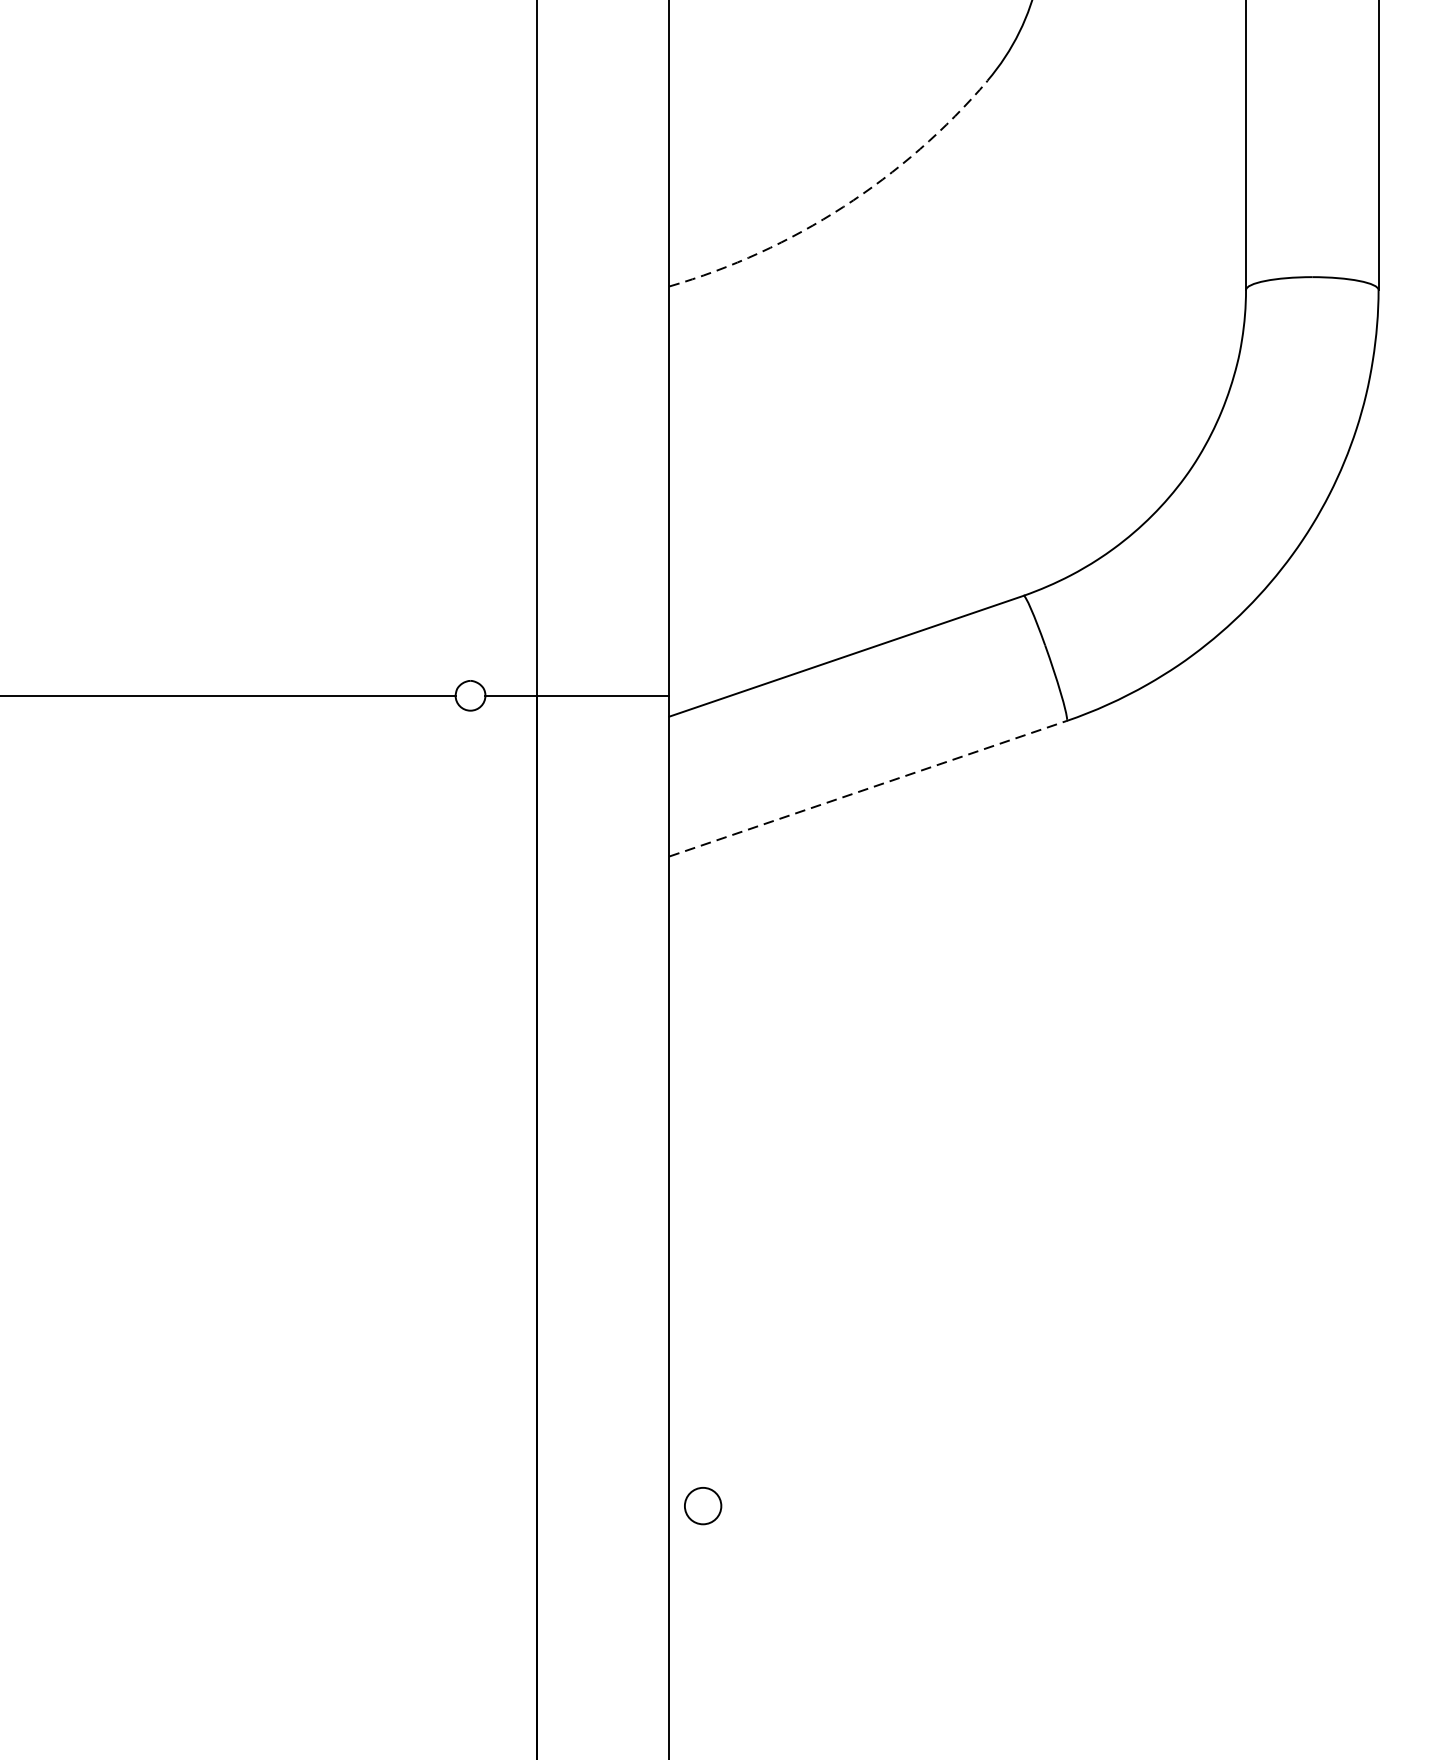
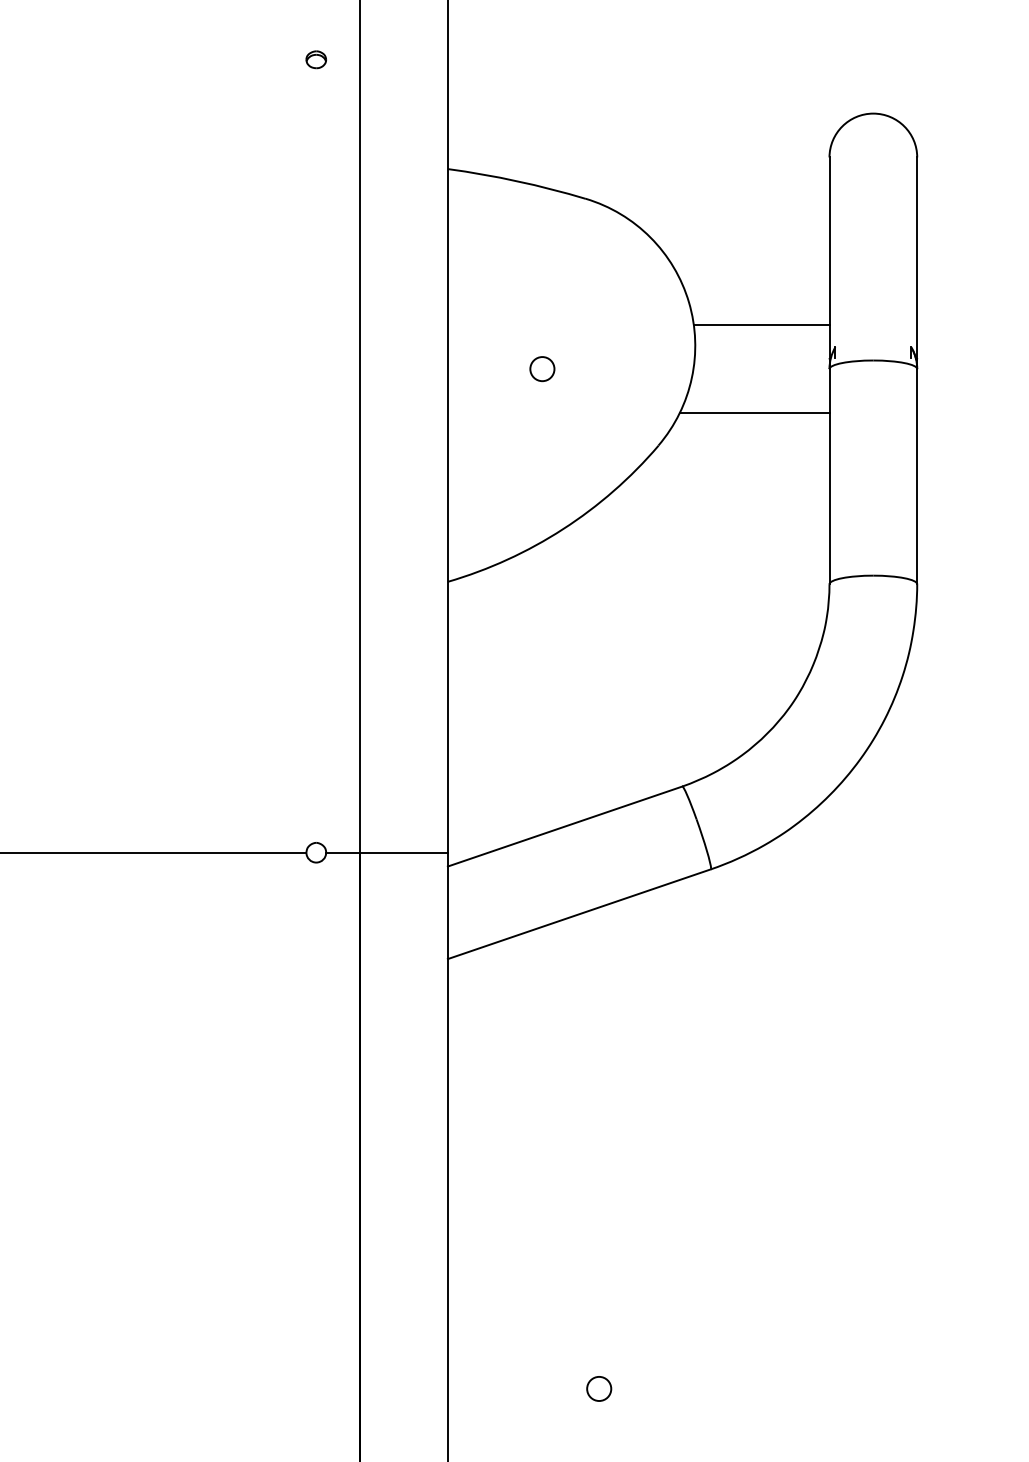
line: (1132, 30) -> (754, 412), added
arc: (844, 207) -> (563, 529), dashed -> solid
line: (868, 789) -> (579, 914), dashed -> solid
circle: (703, 1505) -> (599, 1388), moved

